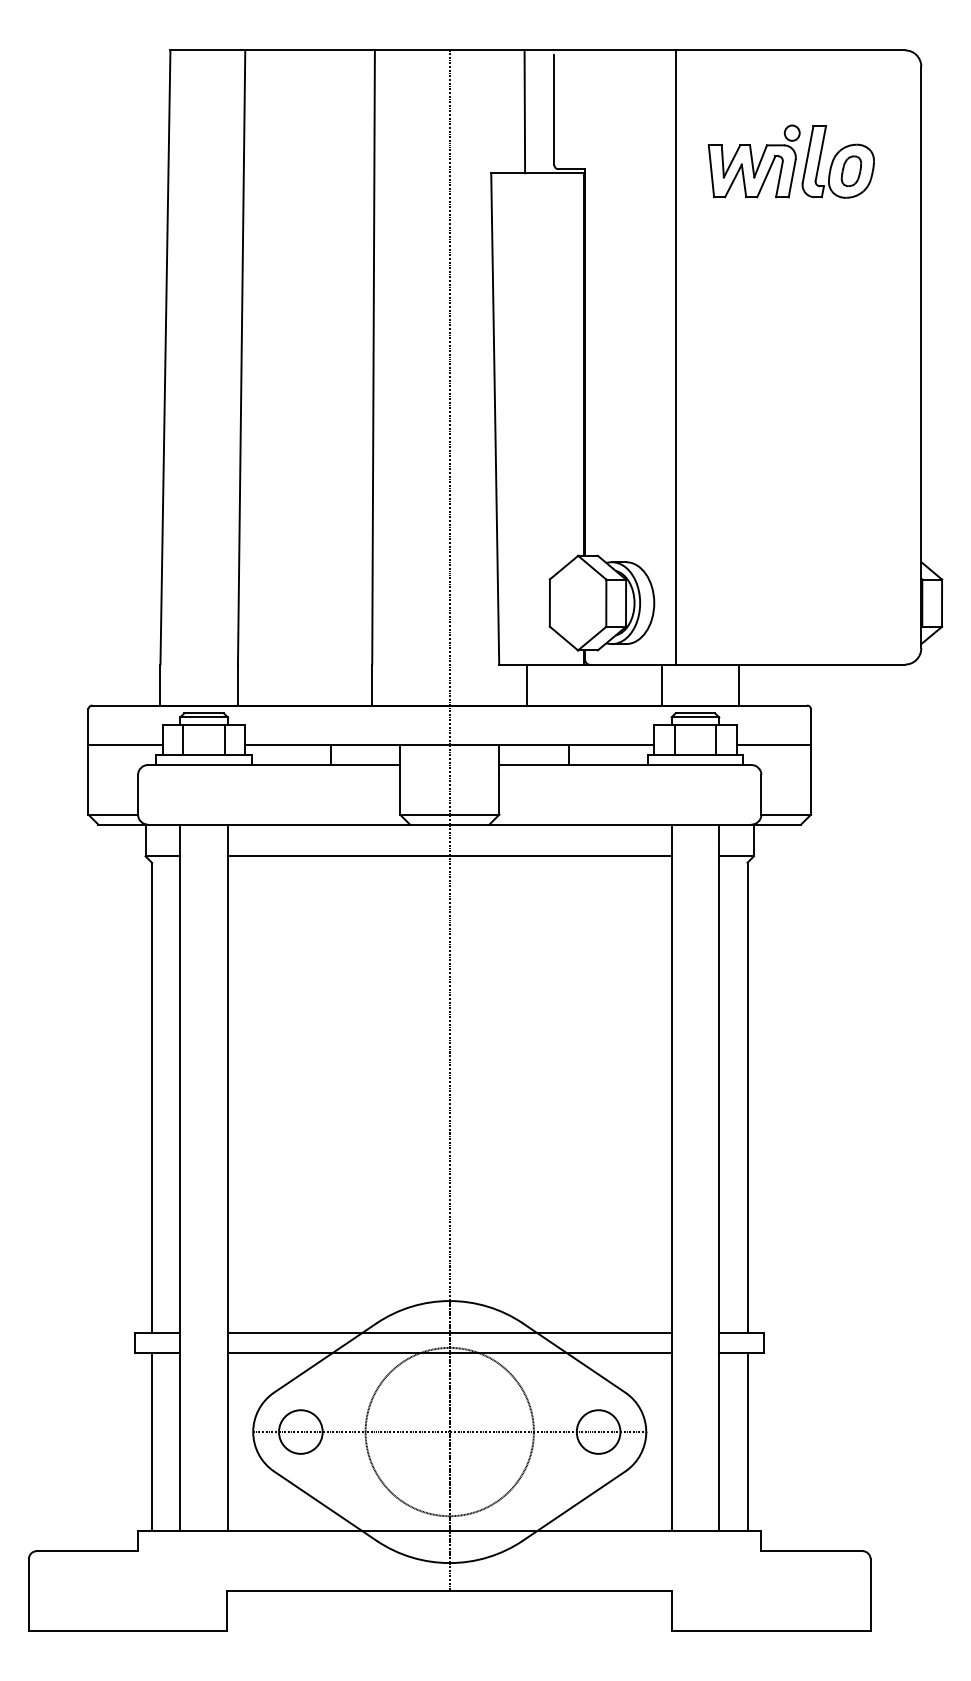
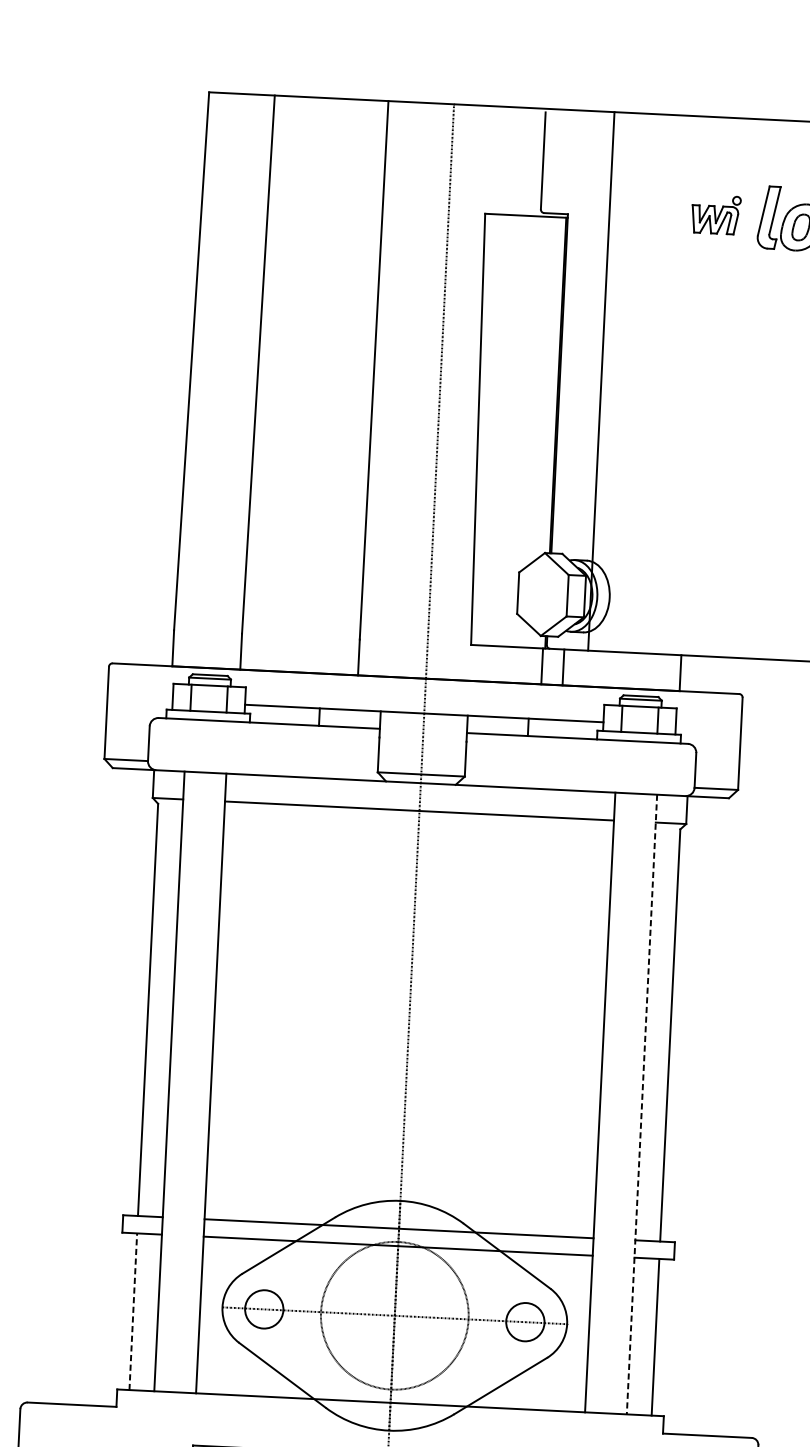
line: (524, 111) -> (517, 161), removed
part: (753, 161) -> (715, 214), size x0.6
line: (675, 357) -> (601, 381), moved
line: (527, 684) -> (542, 665), moved
line: (661, 684) -> (563, 666), moved
line: (125, 745) -> (139, 699), removed
line: (773, 745) -> (708, 727), removed
line: (719, 1178) -> (642, 1105), solid -> dashed
line: (151, 1441) -> (132, 1311), solid -> dashed

